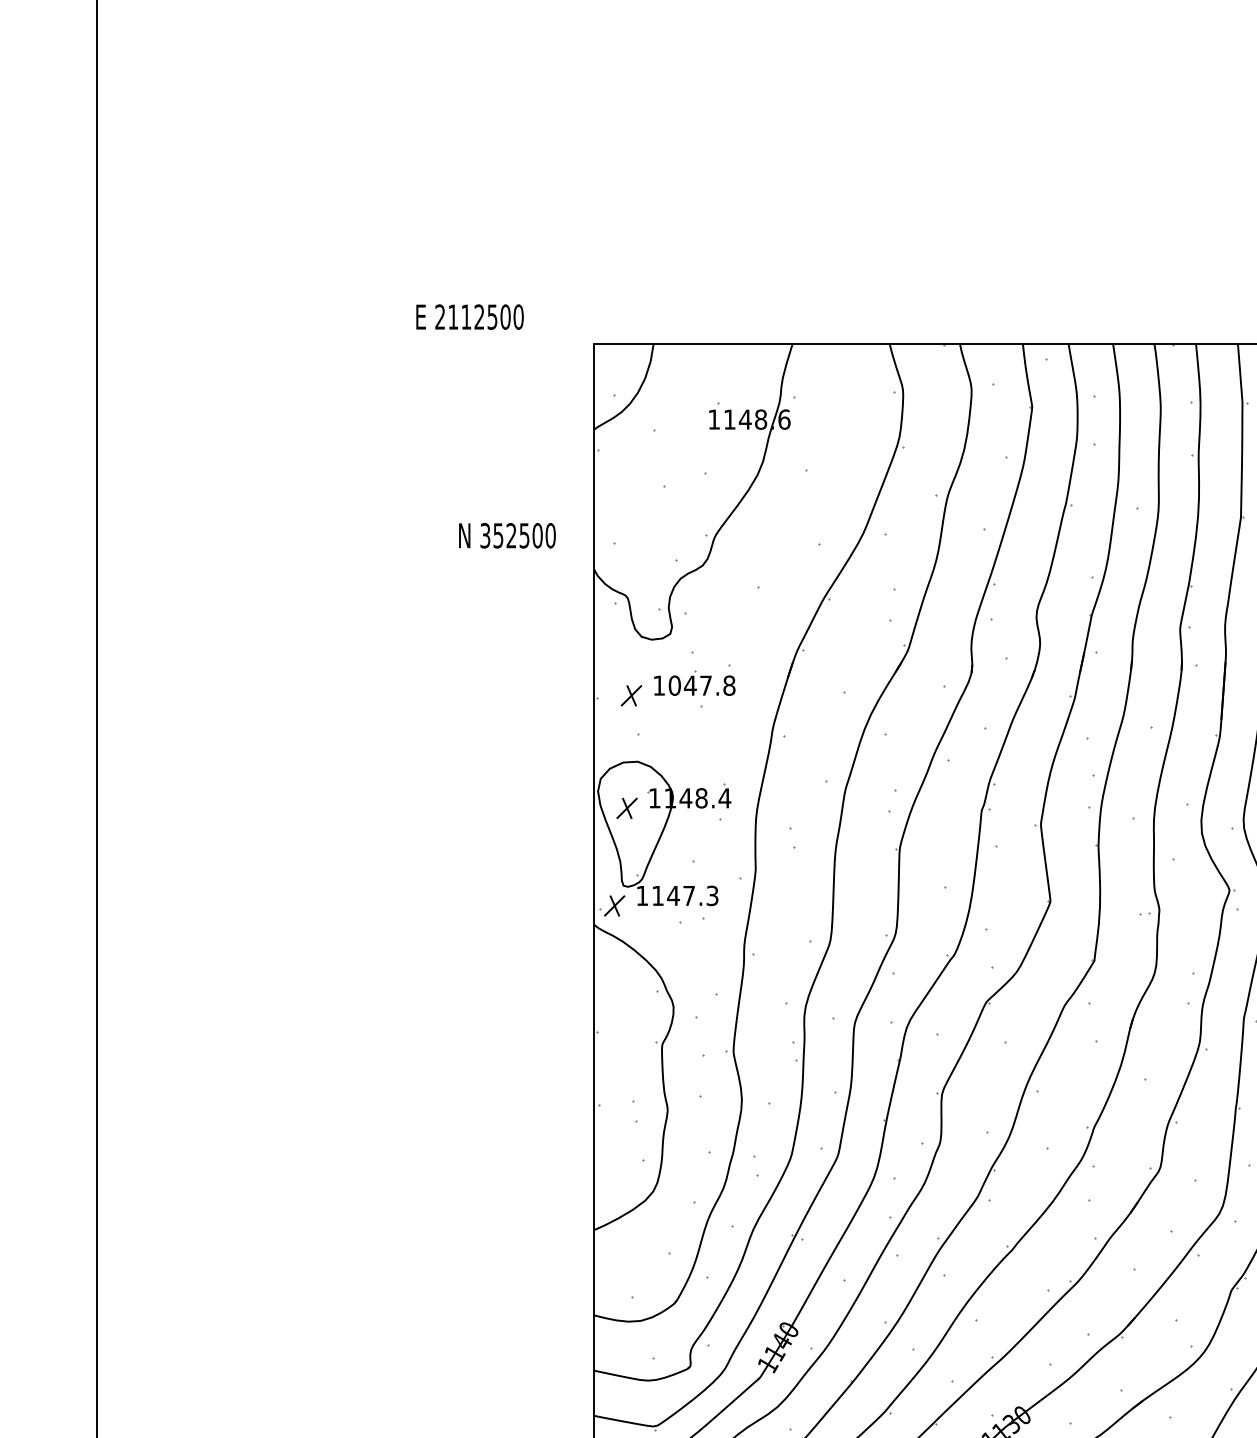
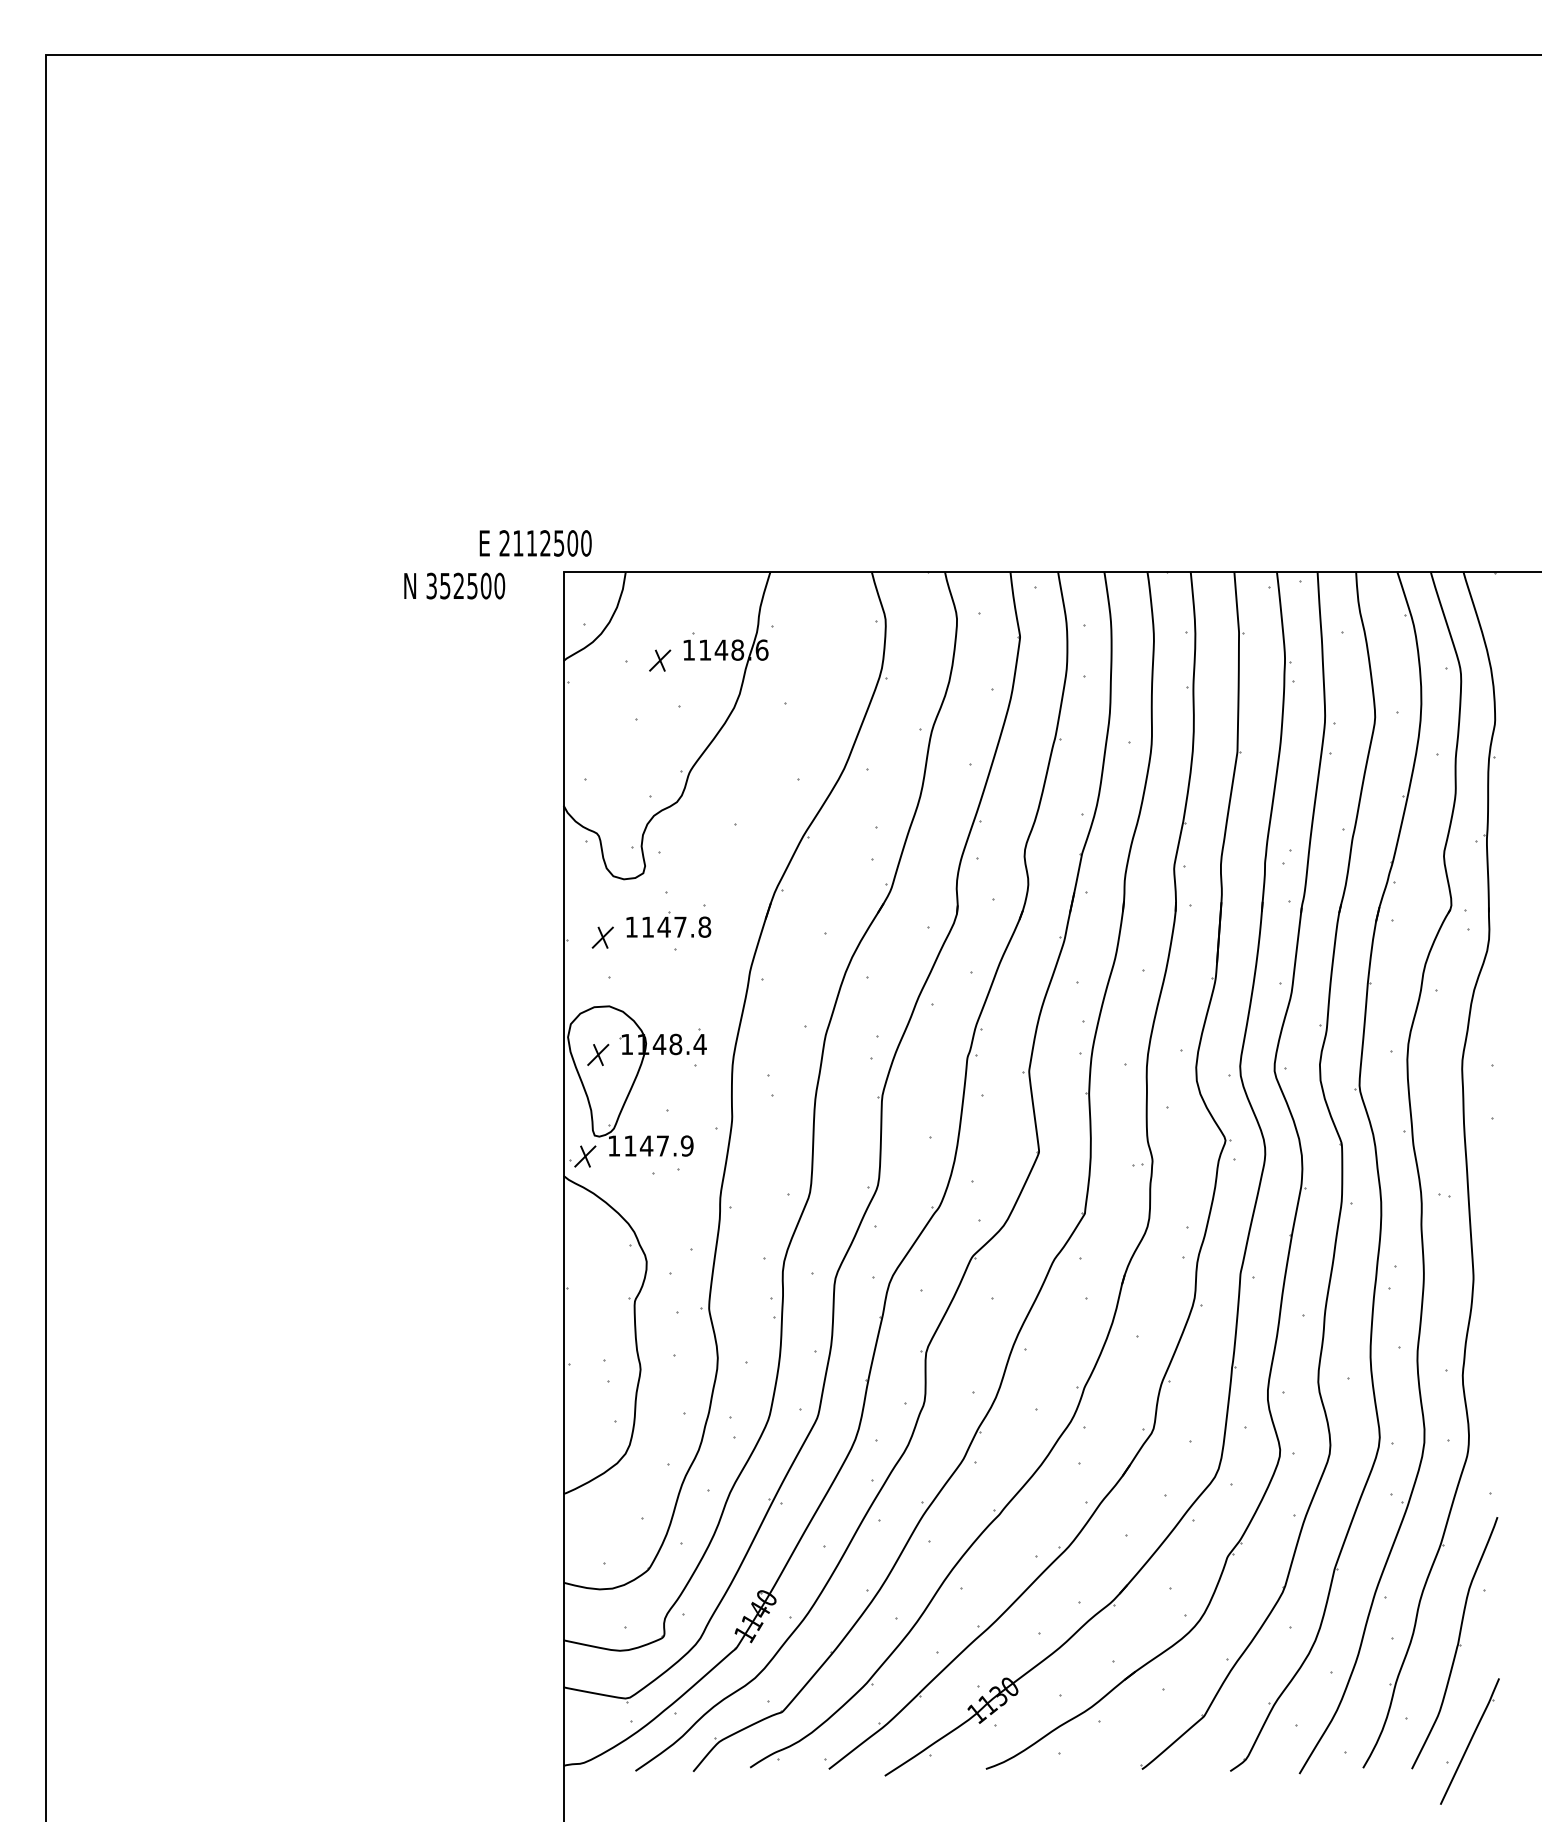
text: (469, 317) -> (535, 543), moved
part: (686, 429) -> (660, 660), added
text: (507, 535) -> (454, 585), moved
text: (674, 685) -> (647, 926), 1047.8 -> 1147.8
text: (711, 895) -> (686, 1145), 1147.3 -> 1147.9

